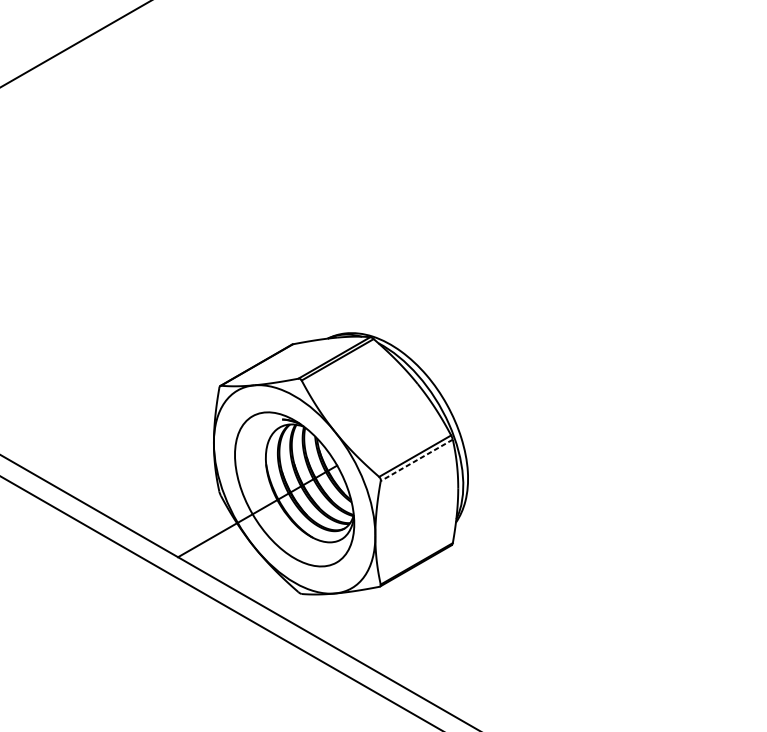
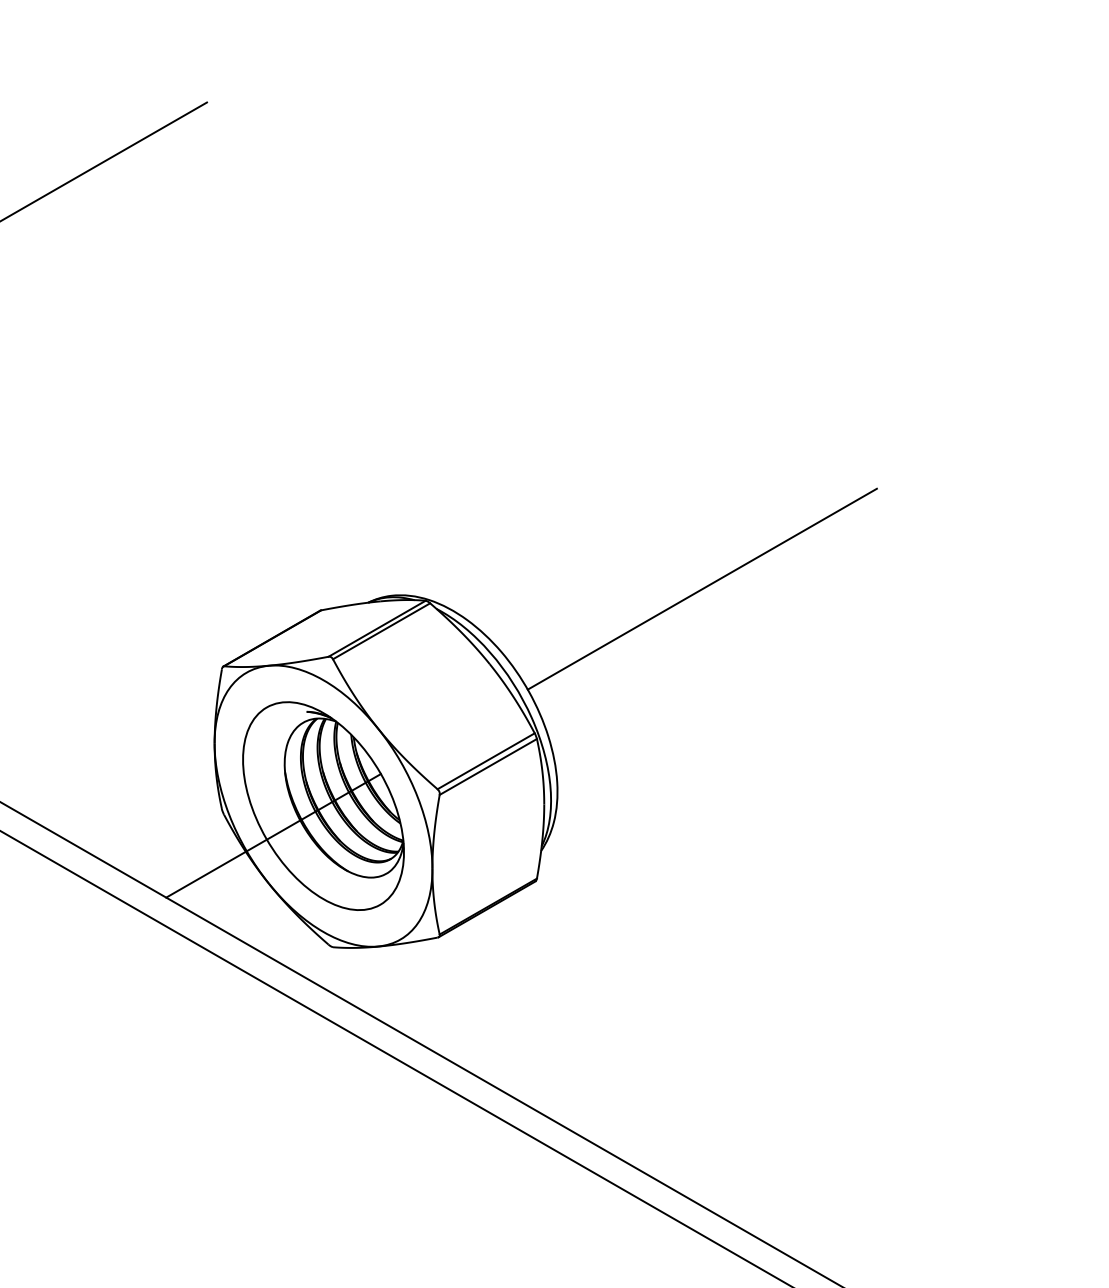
line: (574, 328) -> (701, 588), added
line: (416, 460) -> (487, 767), dashed -> solid

